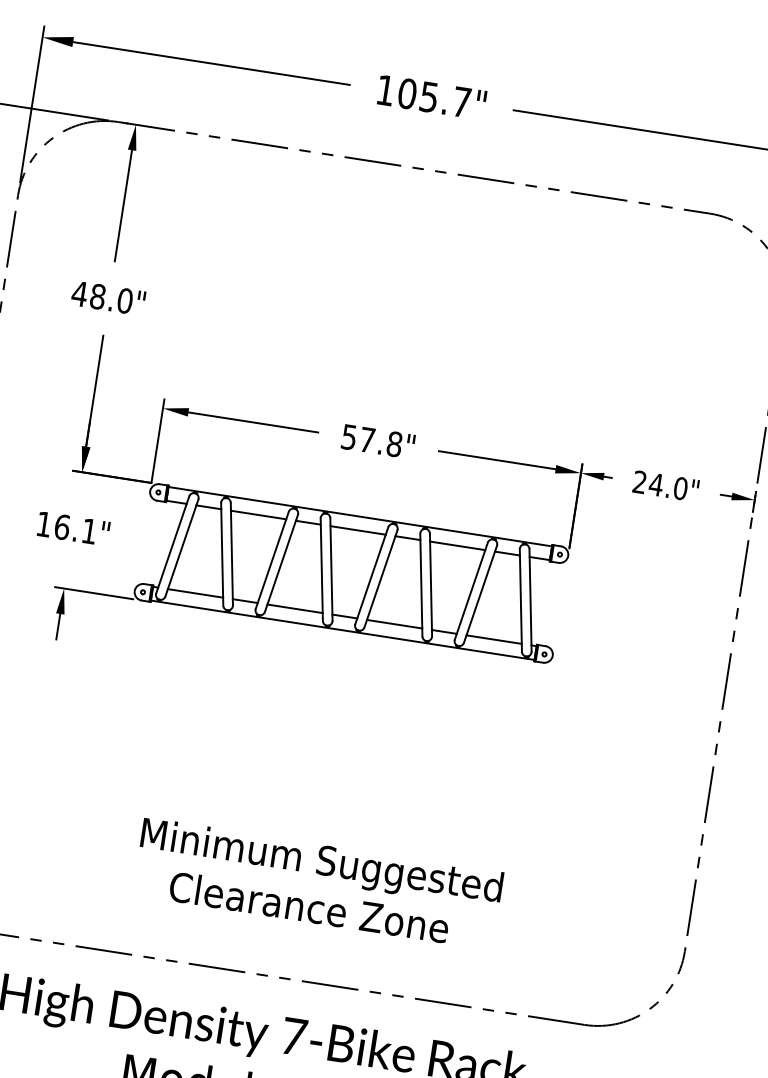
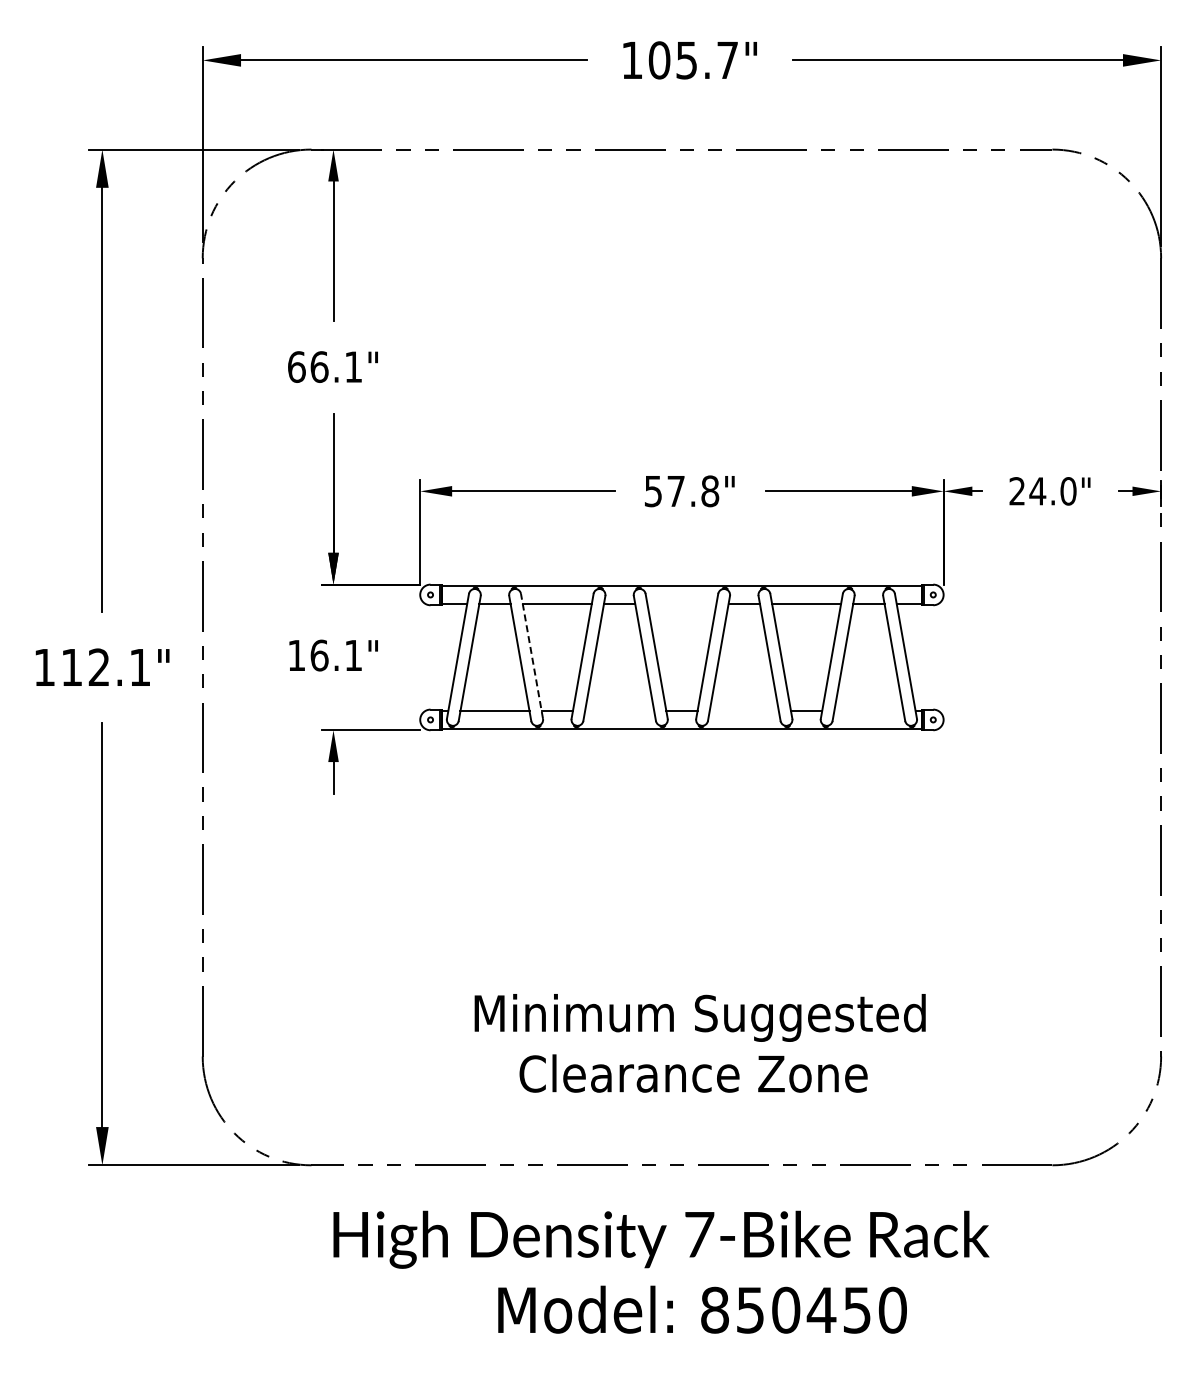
text: (101, 296) -> (324, 366), 48.0" -> 66.1"
line: (357, 530) -> (681, 603), removed
line: (231, 553) -> (531, 655), solid -> dashed
line: (294, 608) -> (619, 711), removed
line: (393, 624) -> (743, 711), removed
line: (493, 639) -> (868, 711), removed

